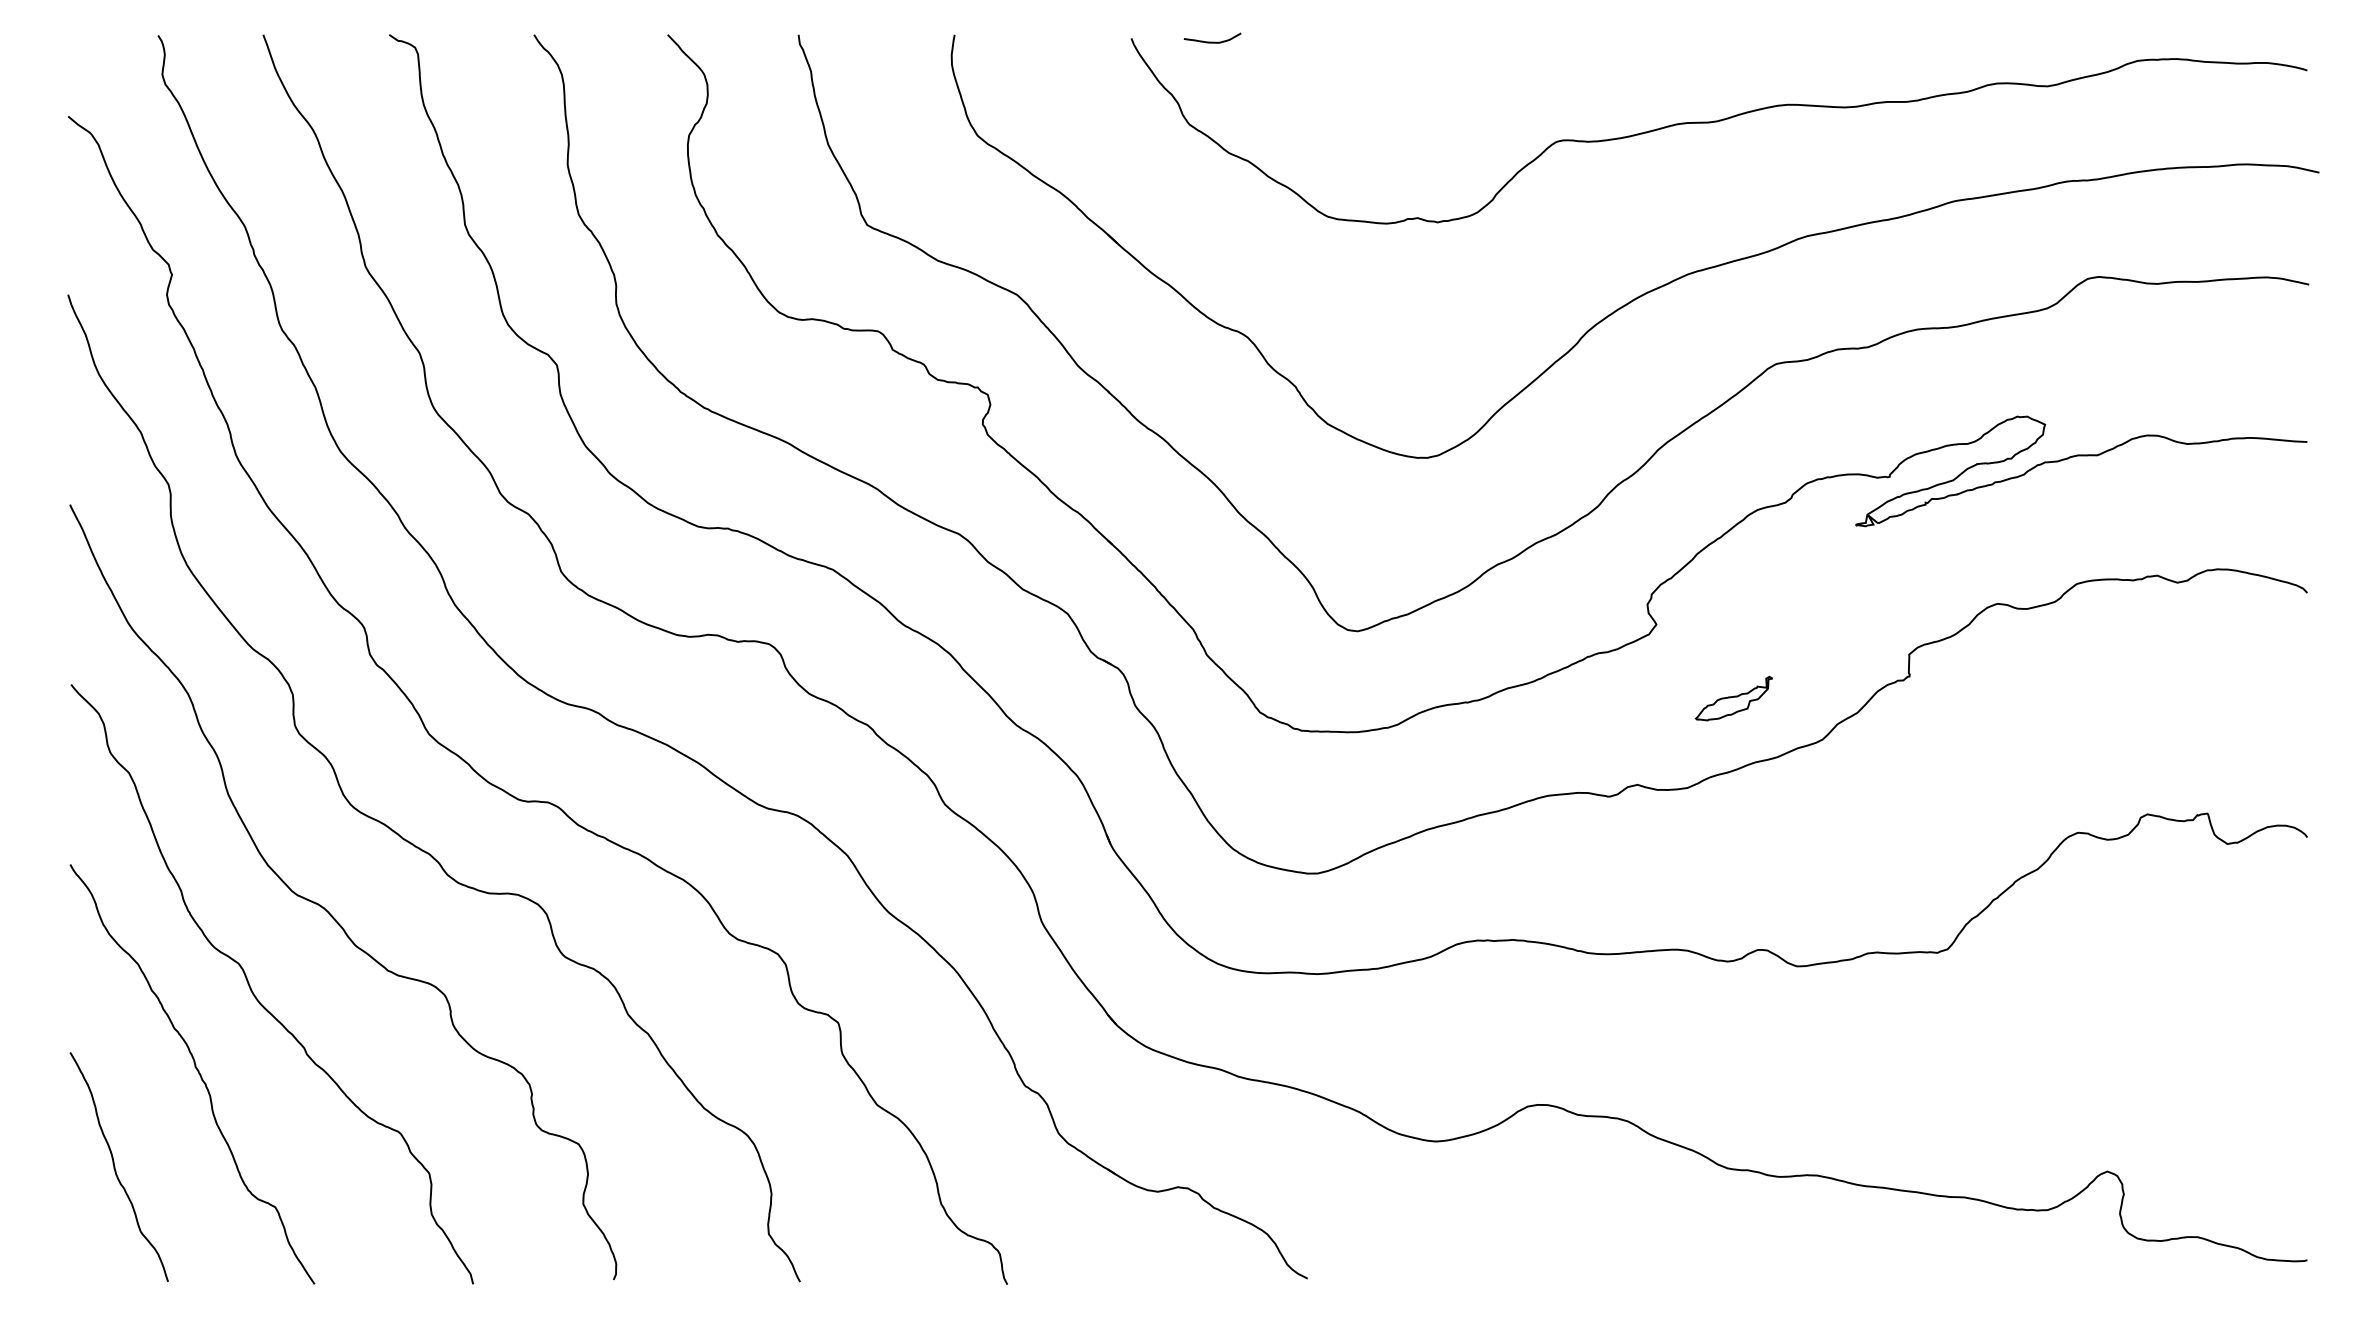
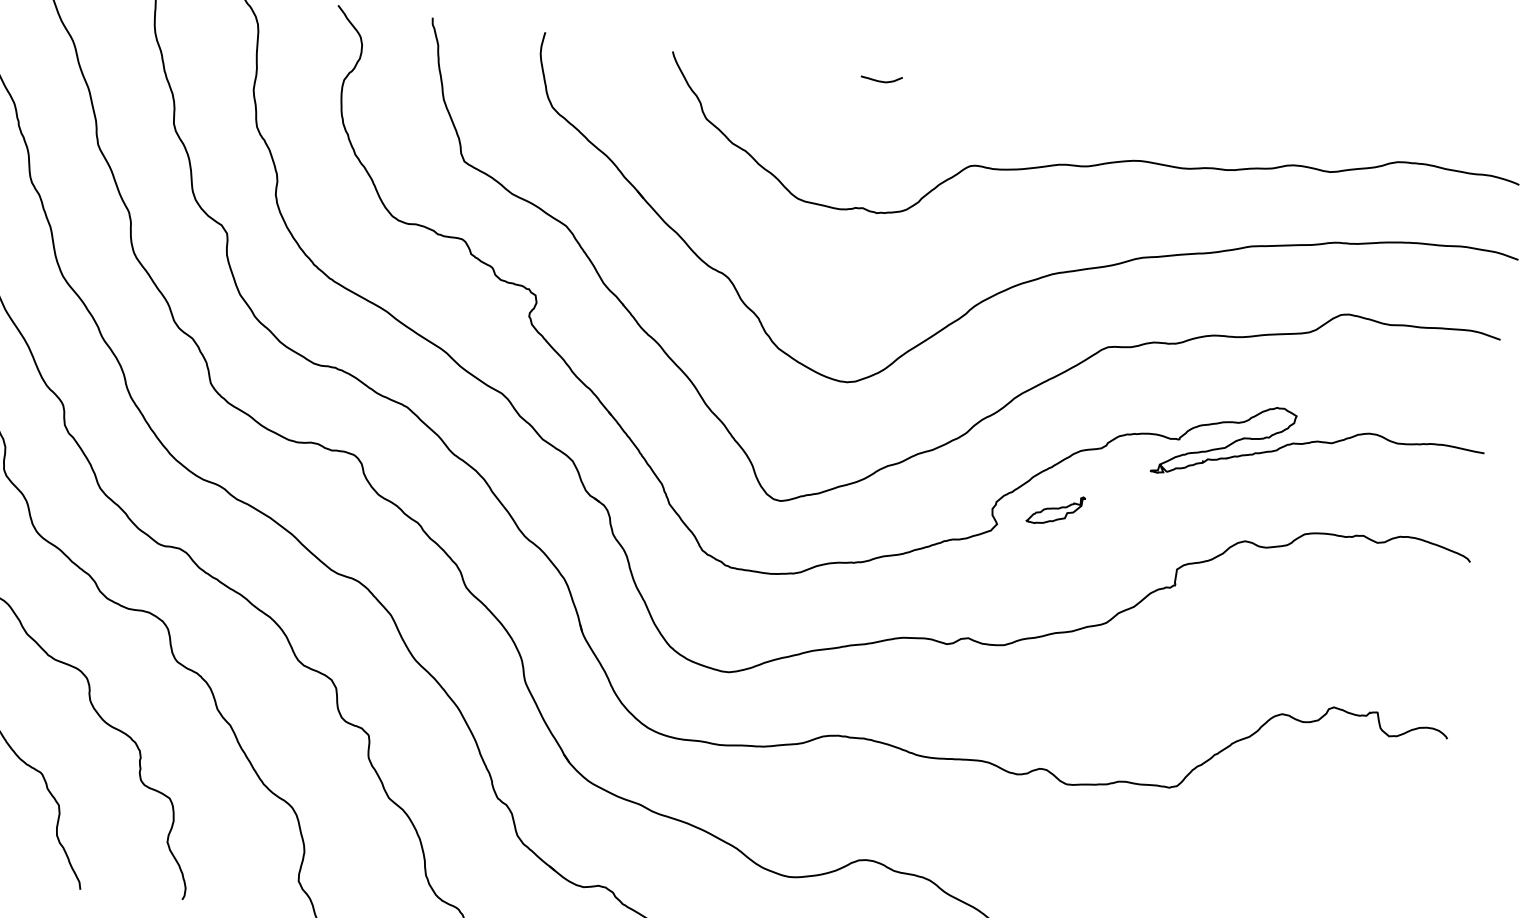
curve: (1212, 41) -> (881, 80), moved
part: (1733, 698) -> (1055, 509), moved

